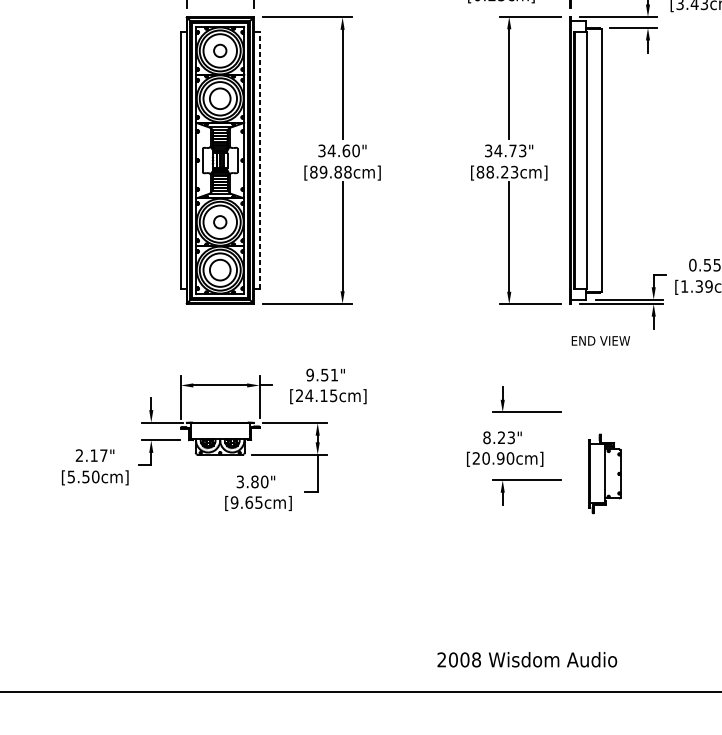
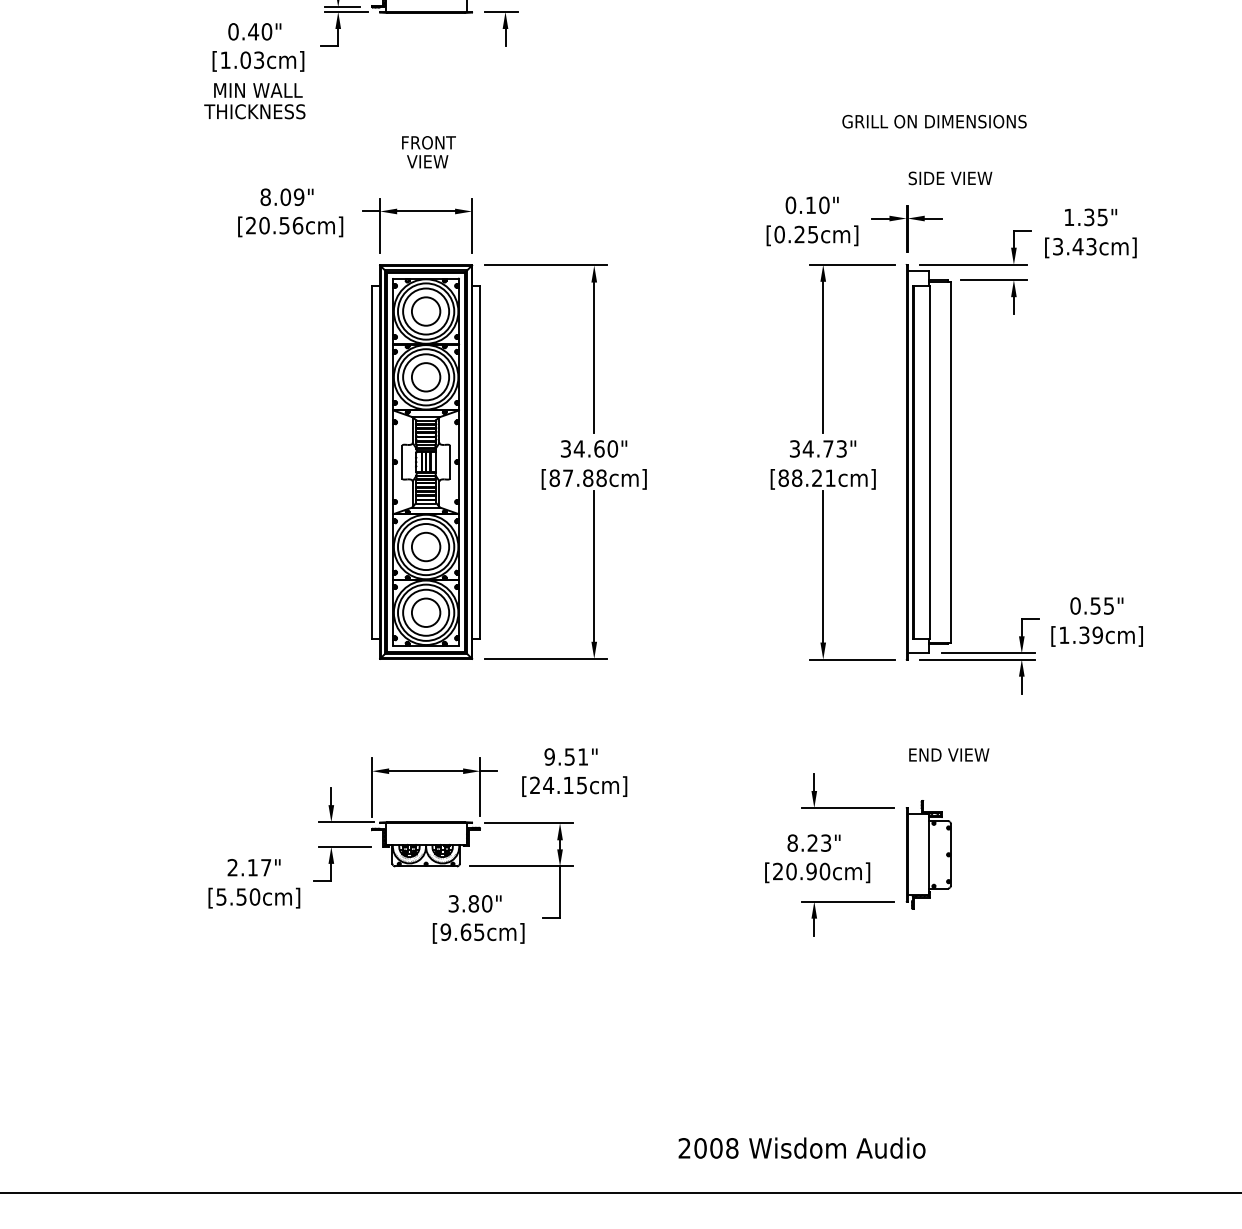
circle: (219, 50) -> (425, 311), size x1.67
line: (259, 160) -> (480, 461), dashed -> solid
text: (323, 171) -> (567, 477), [89.88cm] -> [87.88cm]
text: (514, 171) -> (830, 477), [88.23cm] -> [88.21cm]
circle: (219, 221) -> (425, 546), size x1.67
text: (601, 340) -> (949, 754), moved
part: (604, 473) -> (928, 854), moved
text: (526, 659) -> (801, 1147), moved

